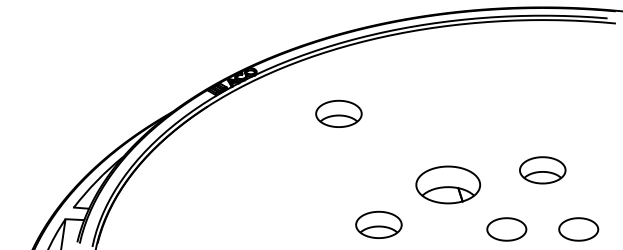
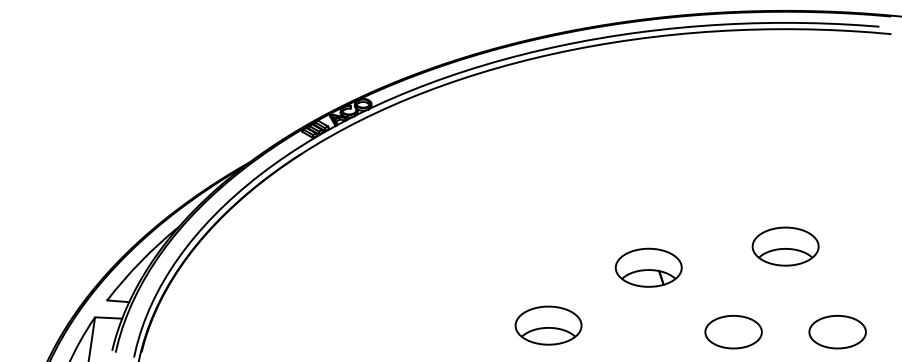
part: (338, 113) -> (490, 164), removed
part: (447, 184) -> (647, 267), size x0.71

